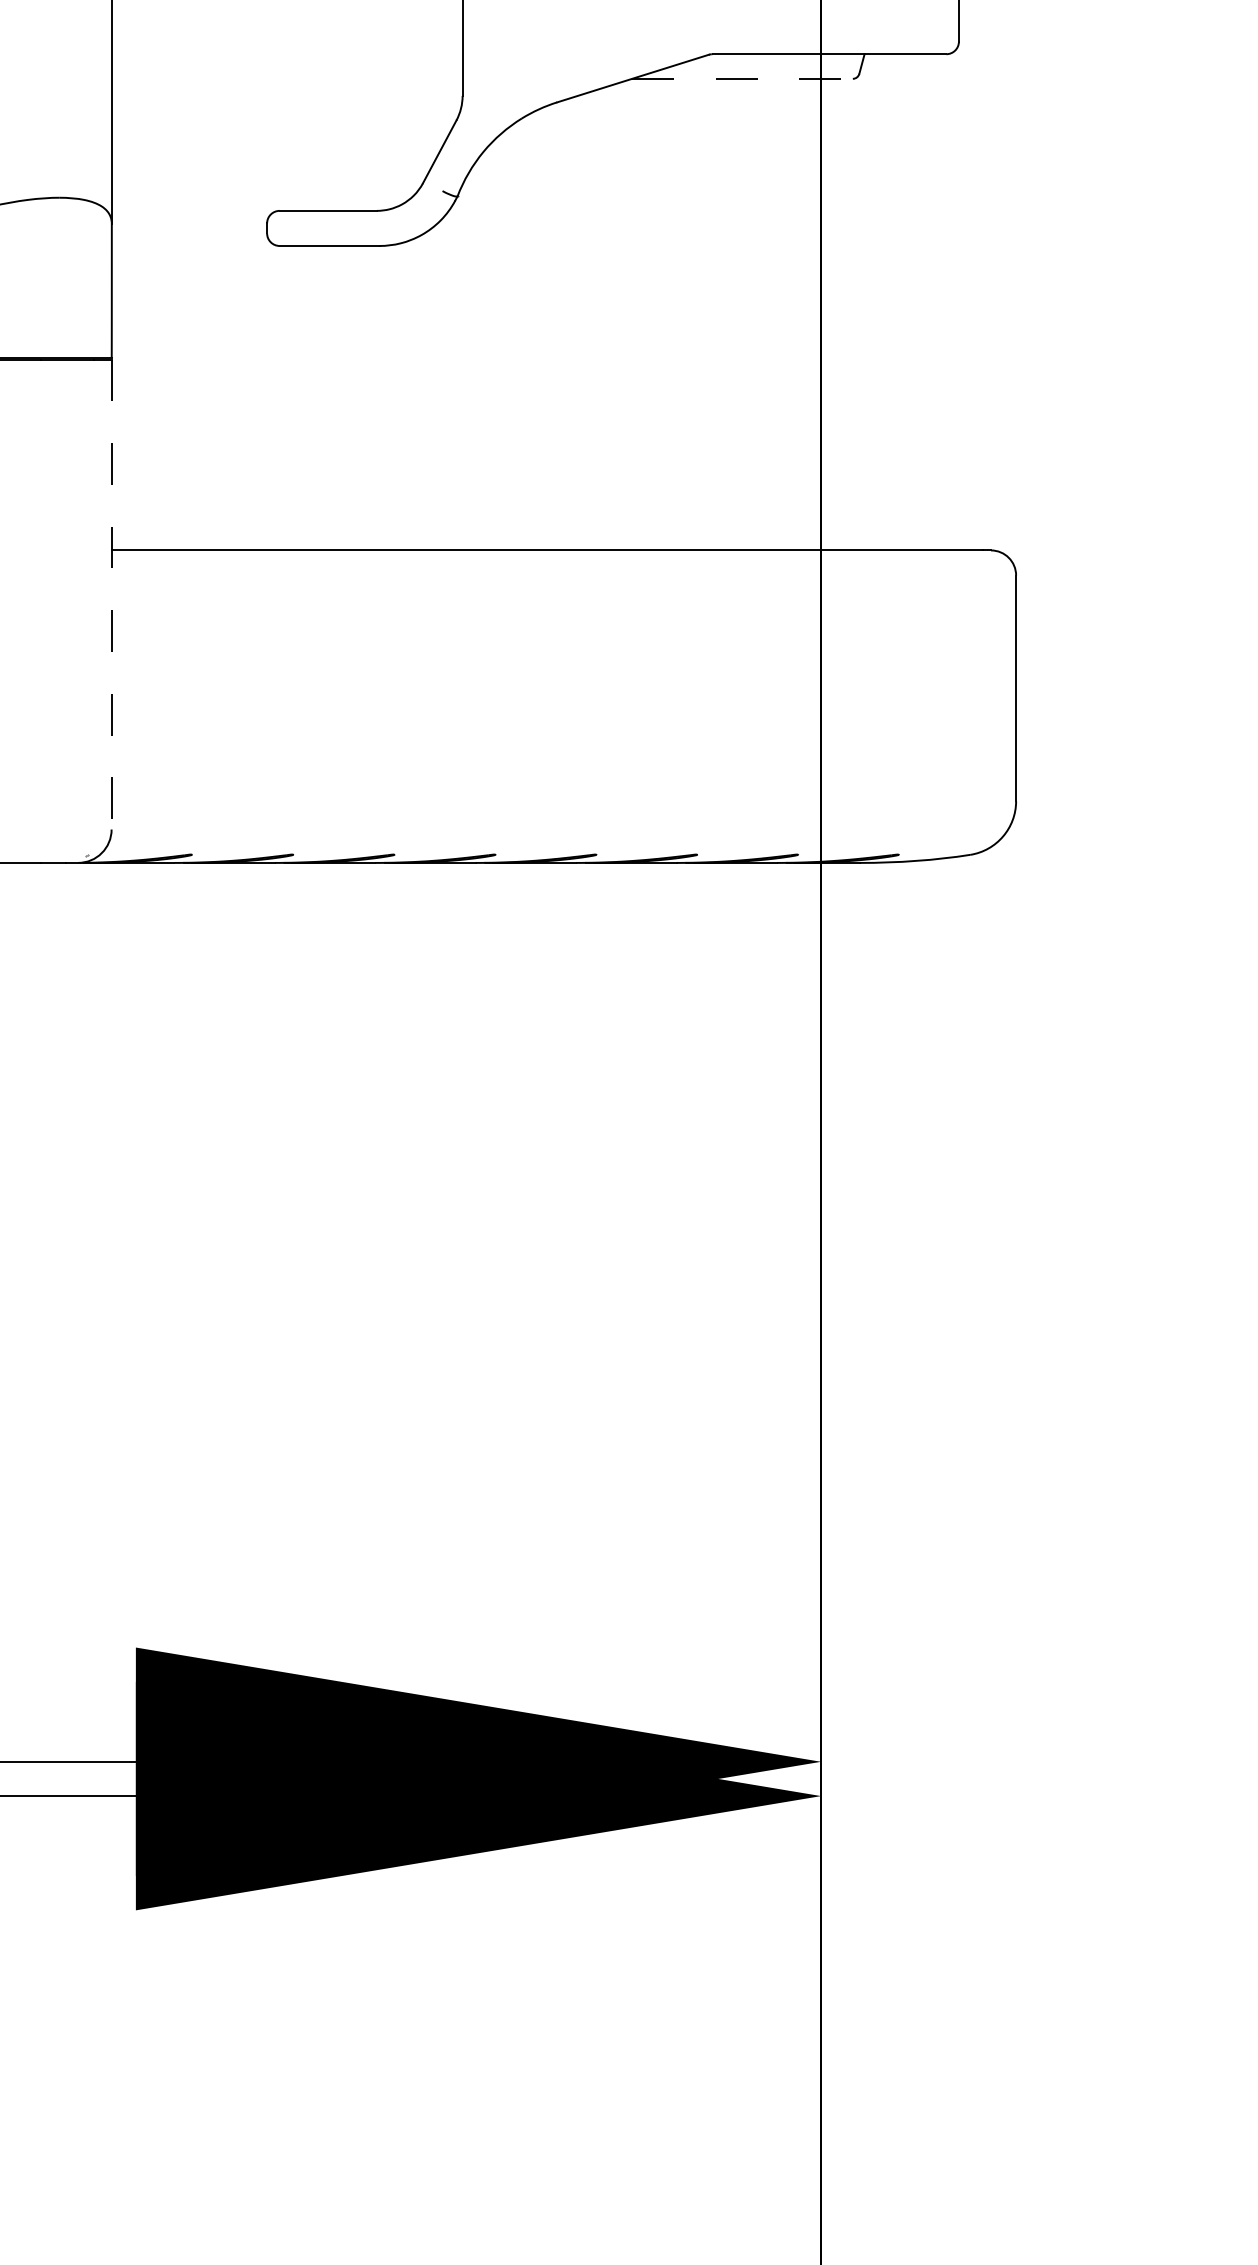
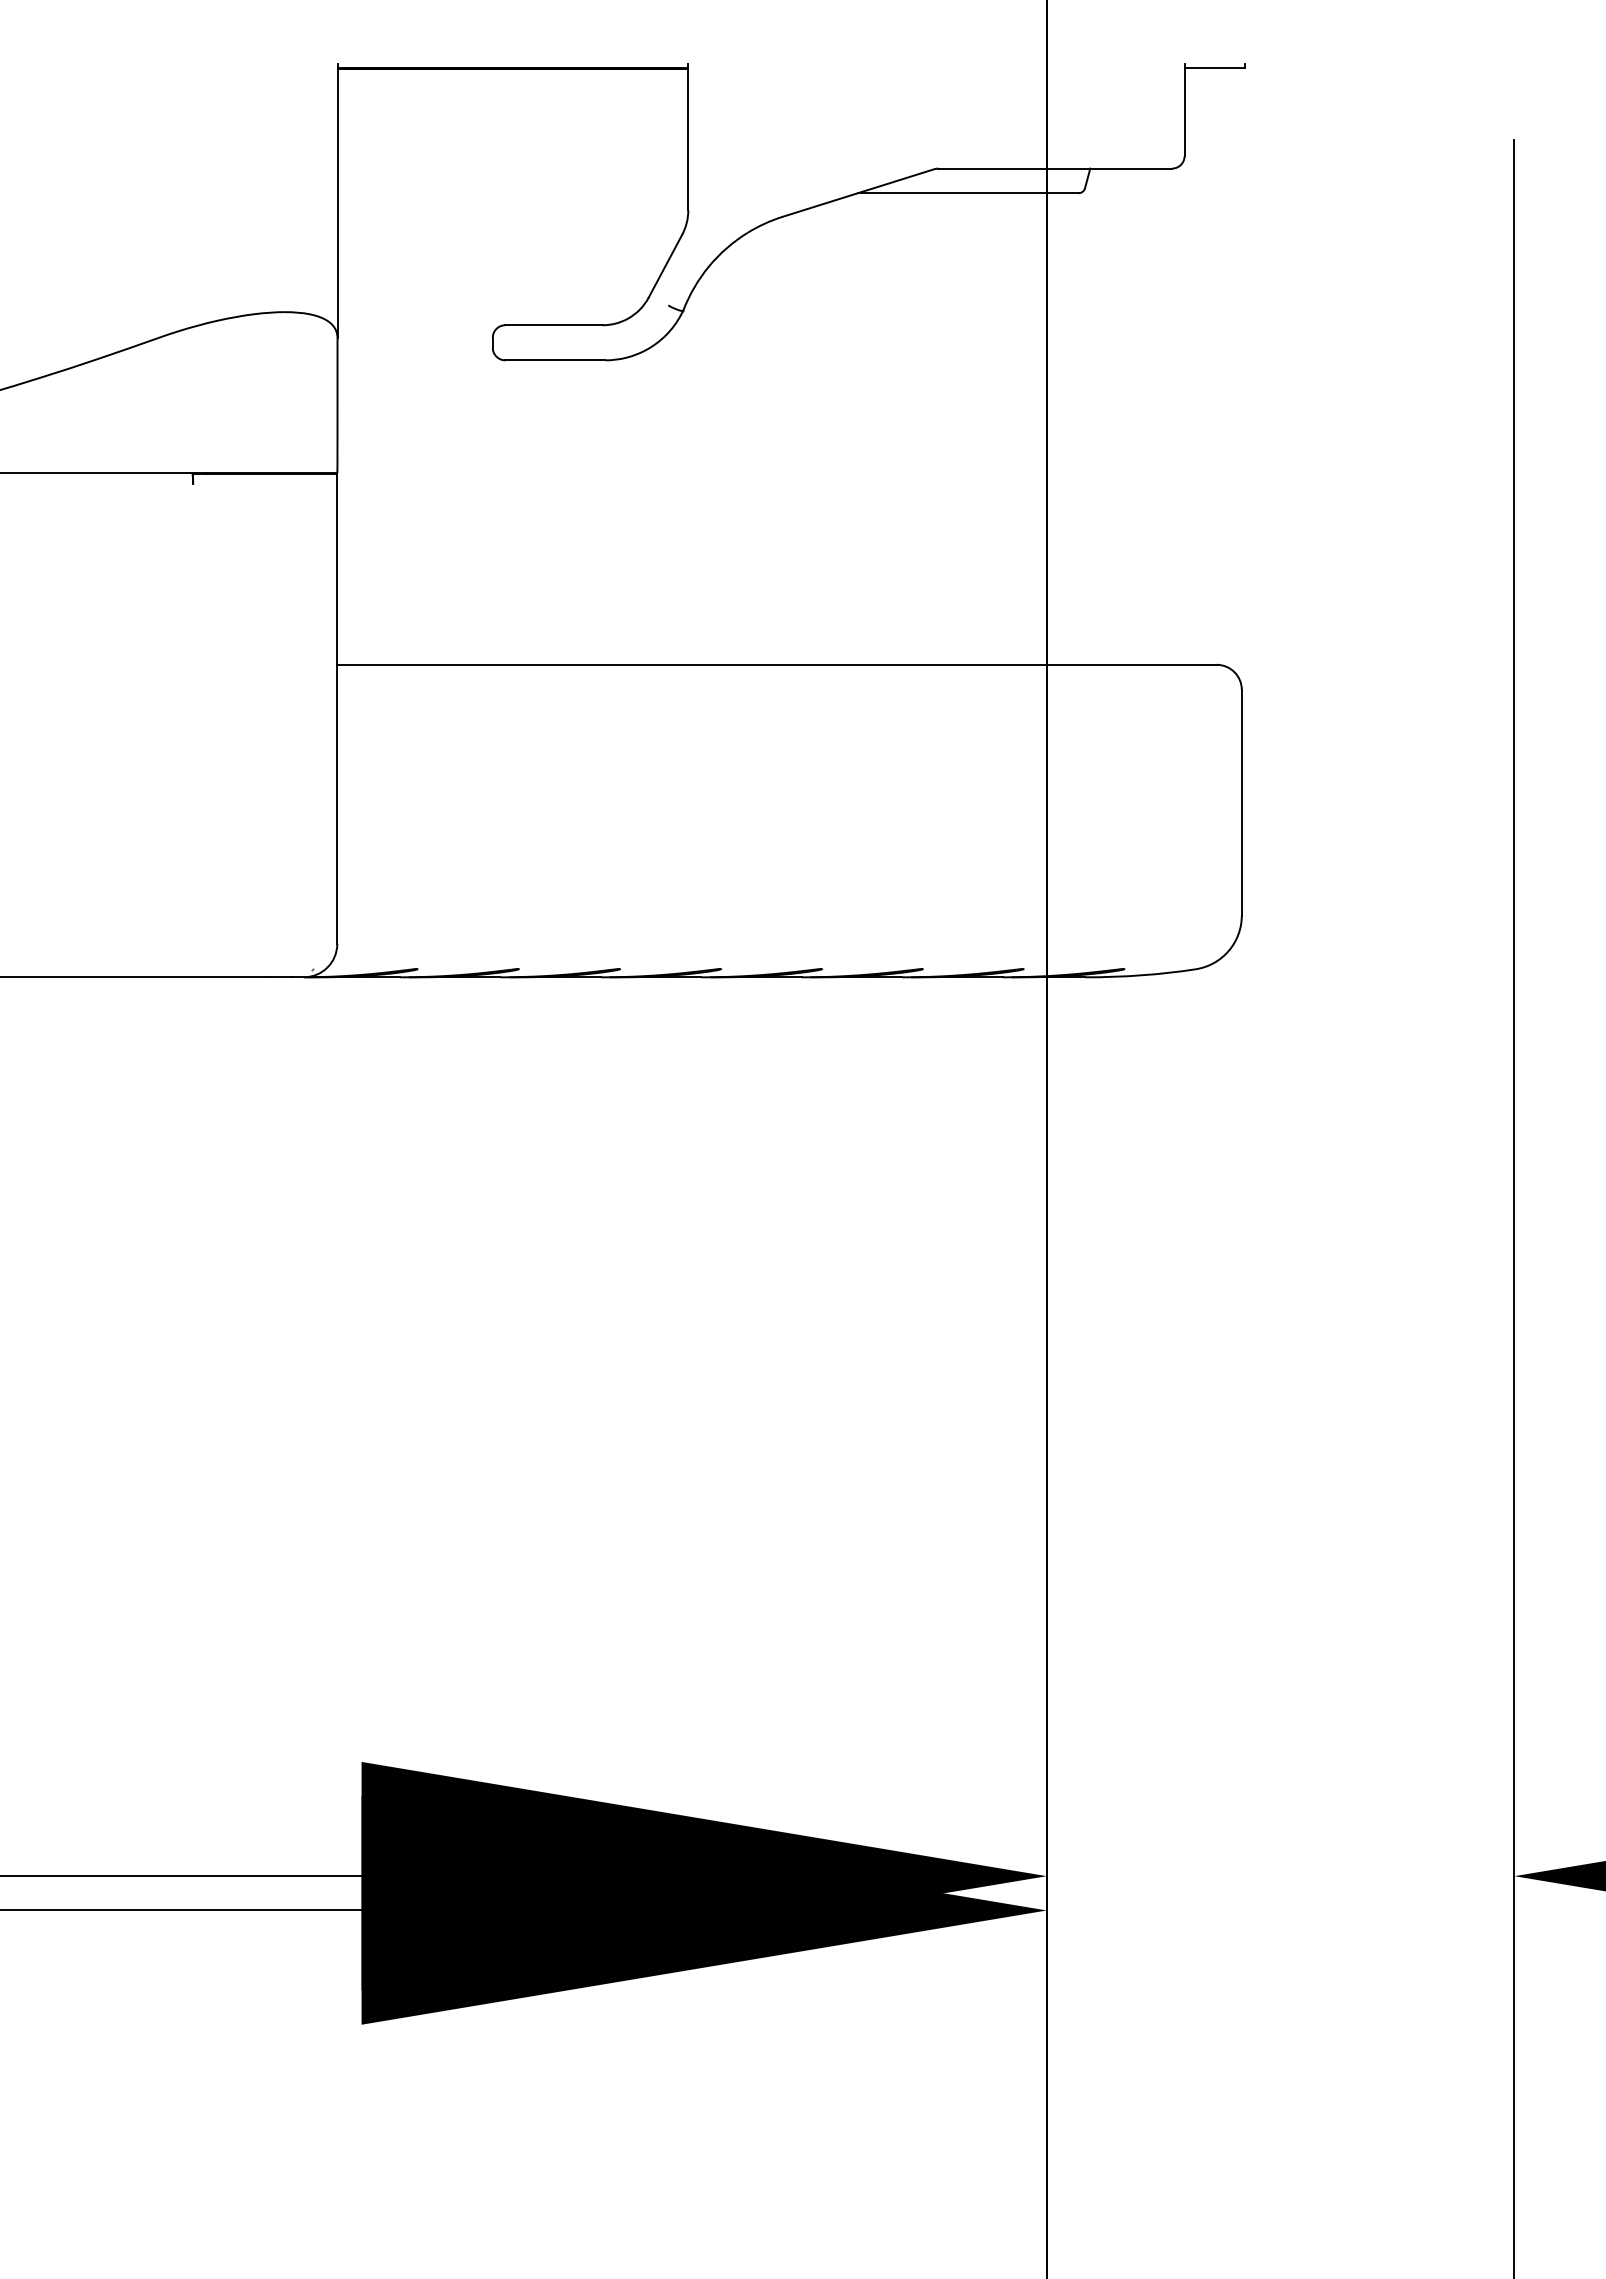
line: (742, 79) -> (968, 193), dashed -> solid
line: (111, 594) -> (337, 708), dashed -> solid

